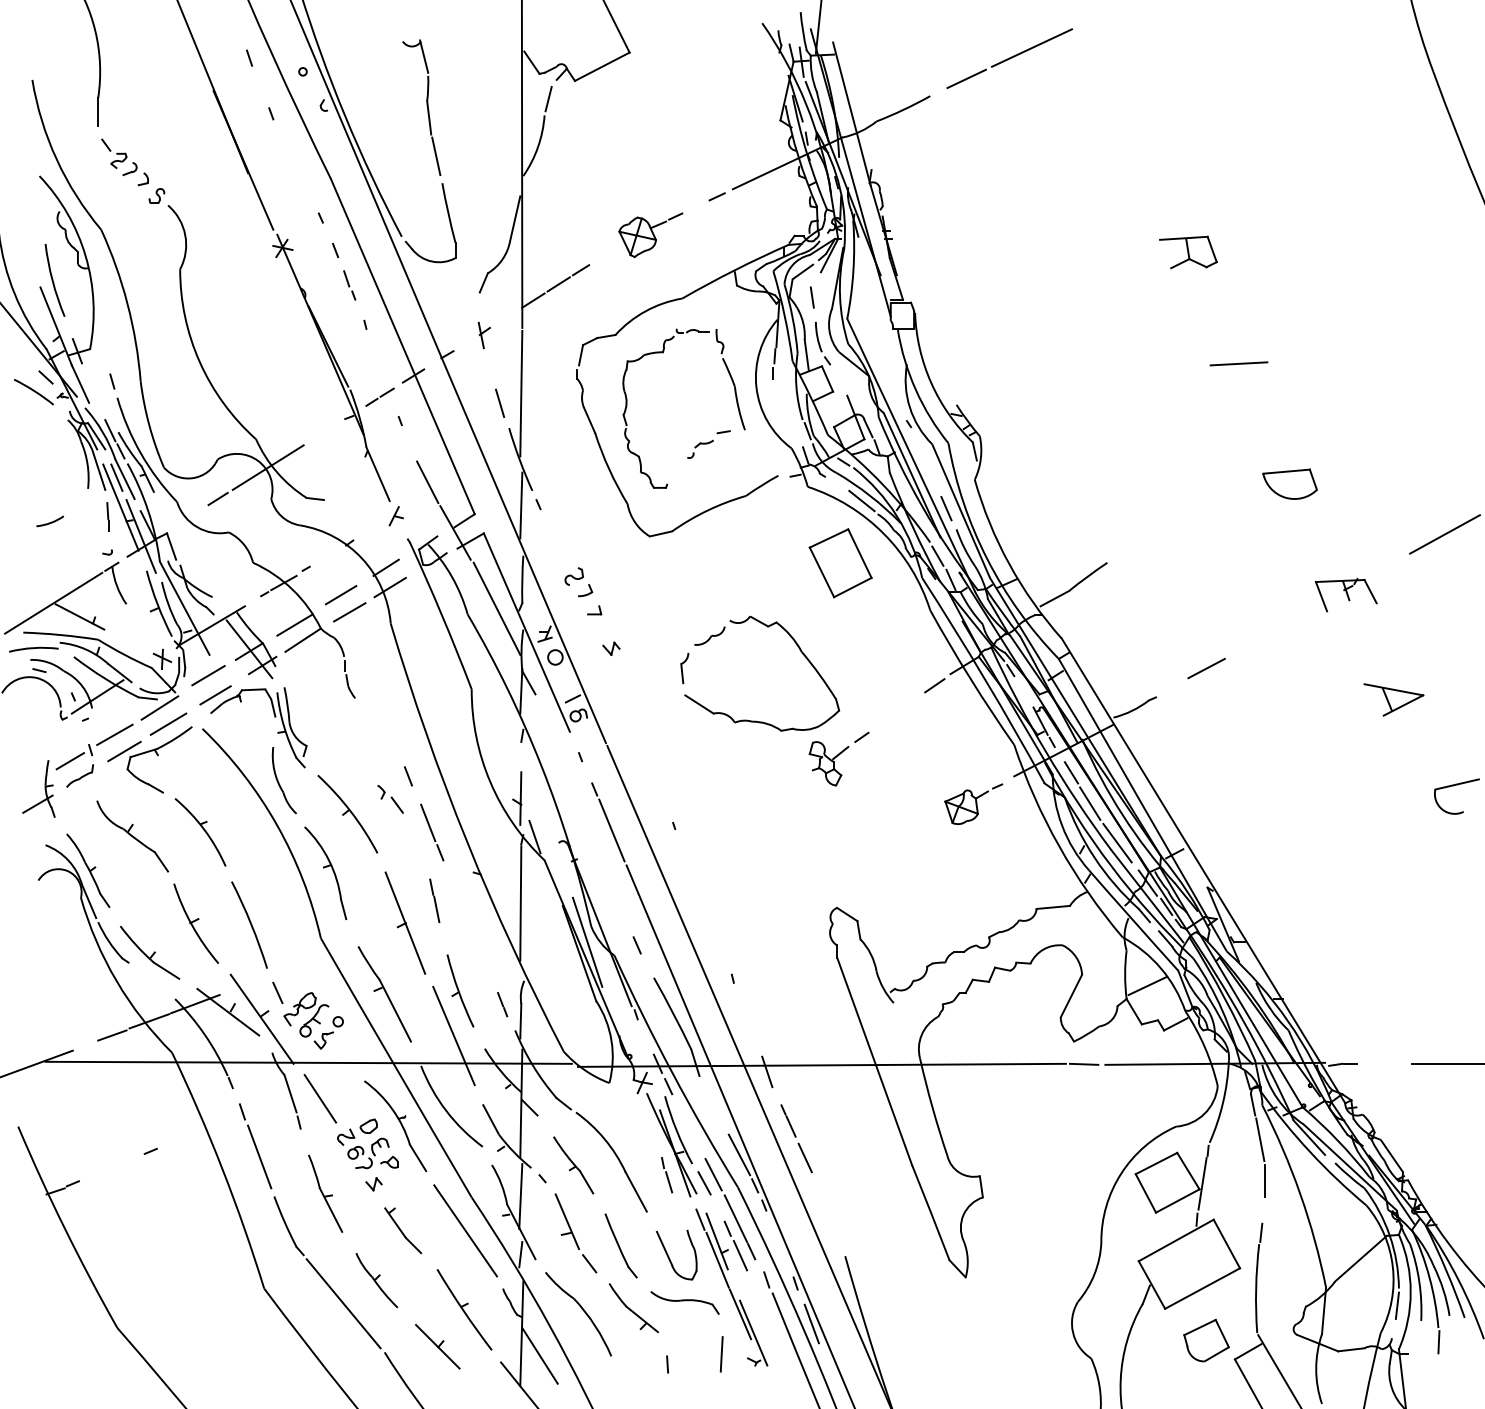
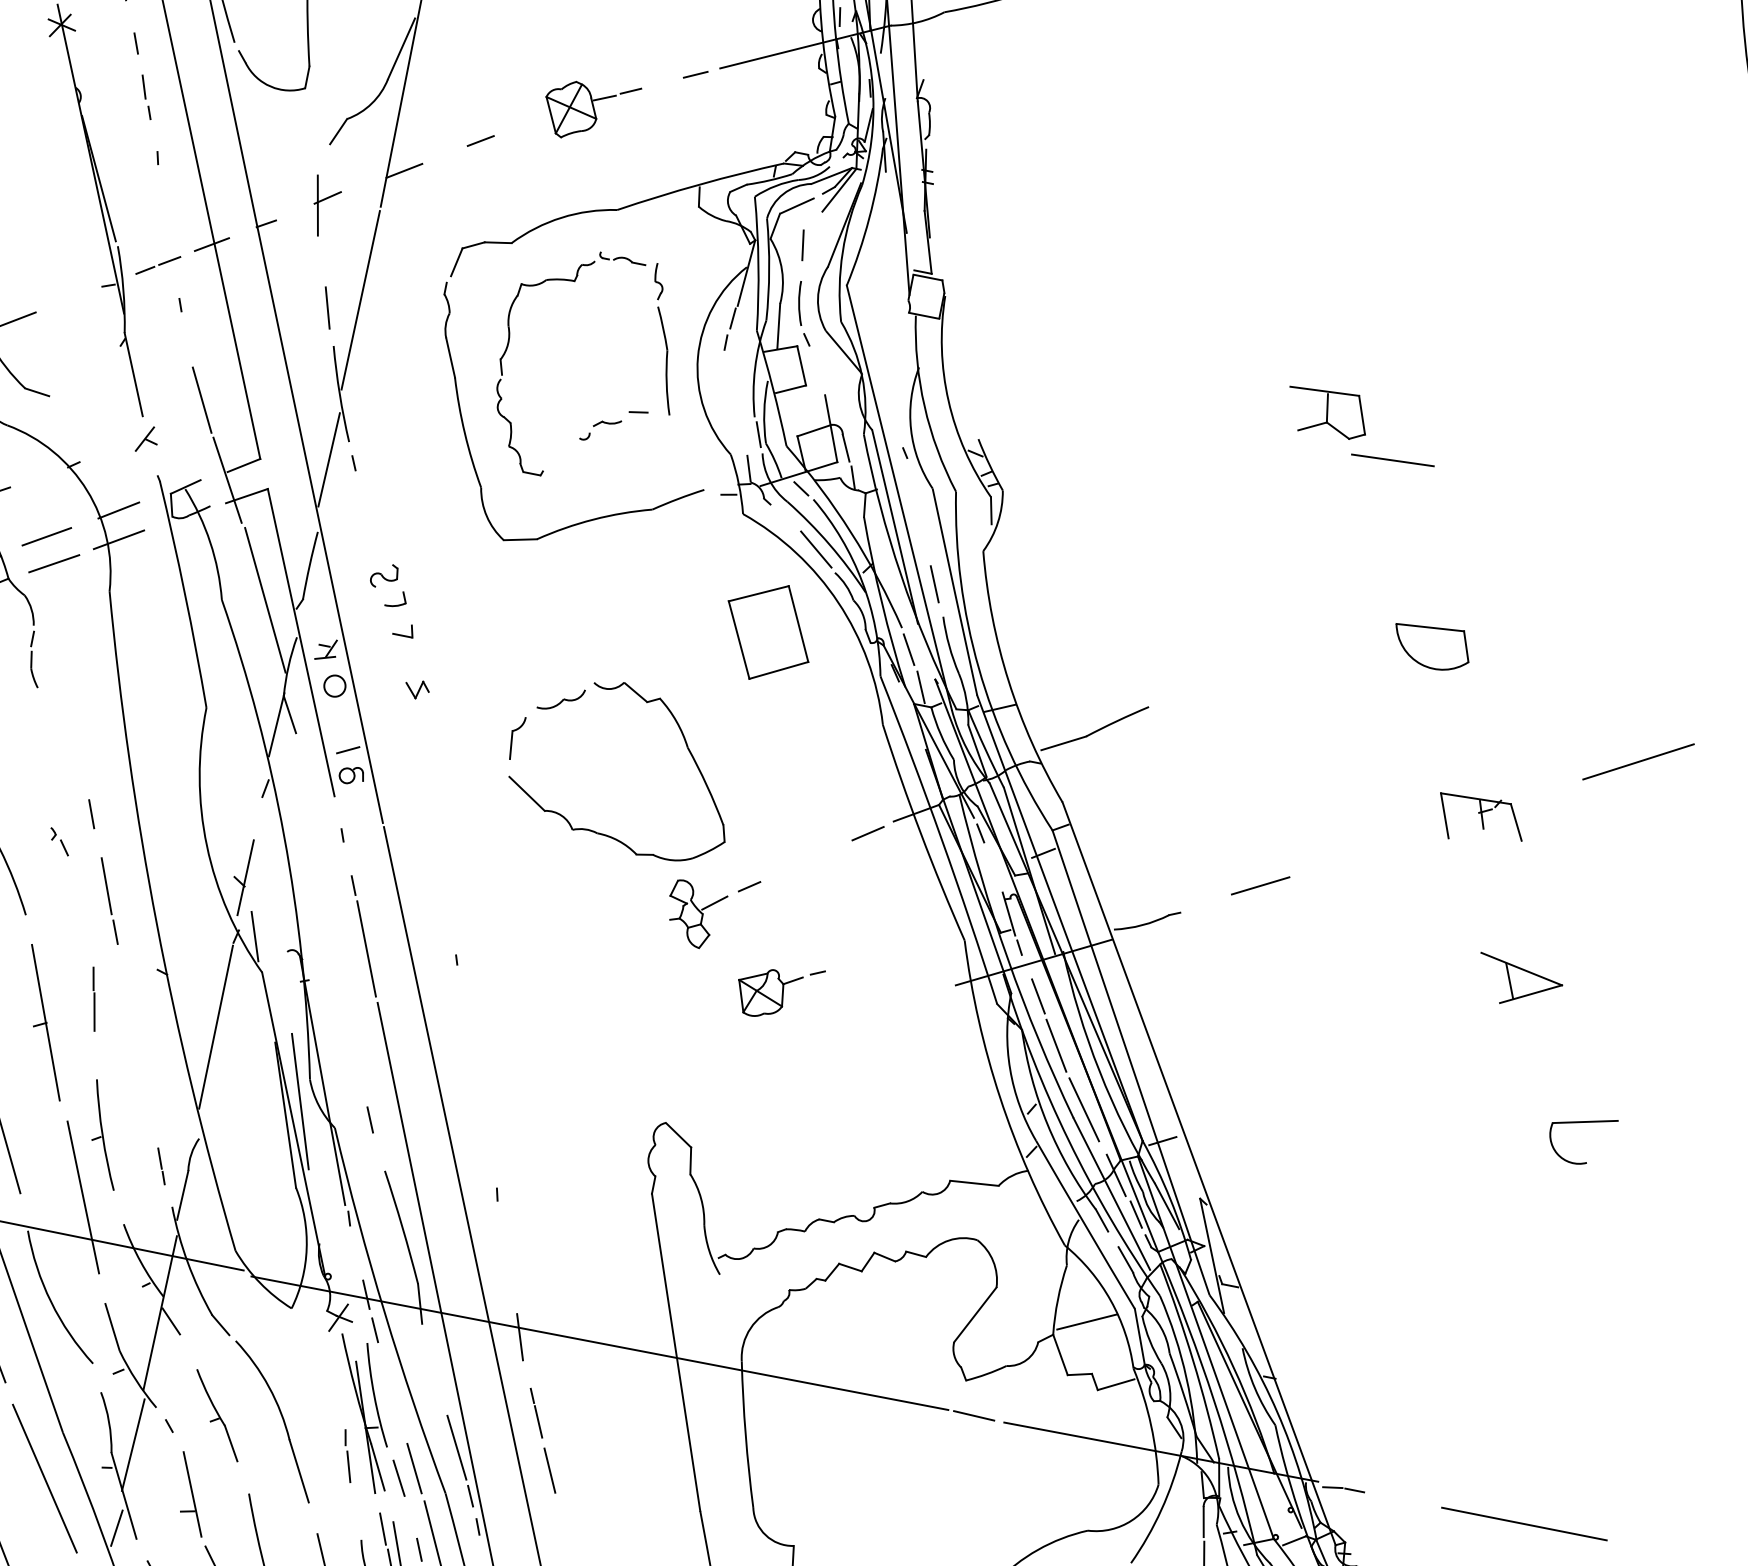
part: (1188, 252) -> (1327, 412), moved
line: (558, 284) -> (444, 155), removed
part: (483, 335) -> (323, 206), size x1.6
part: (390, 798) -> (59, 840), size x0.6
part: (973, 804) -> (778, 991), moved

